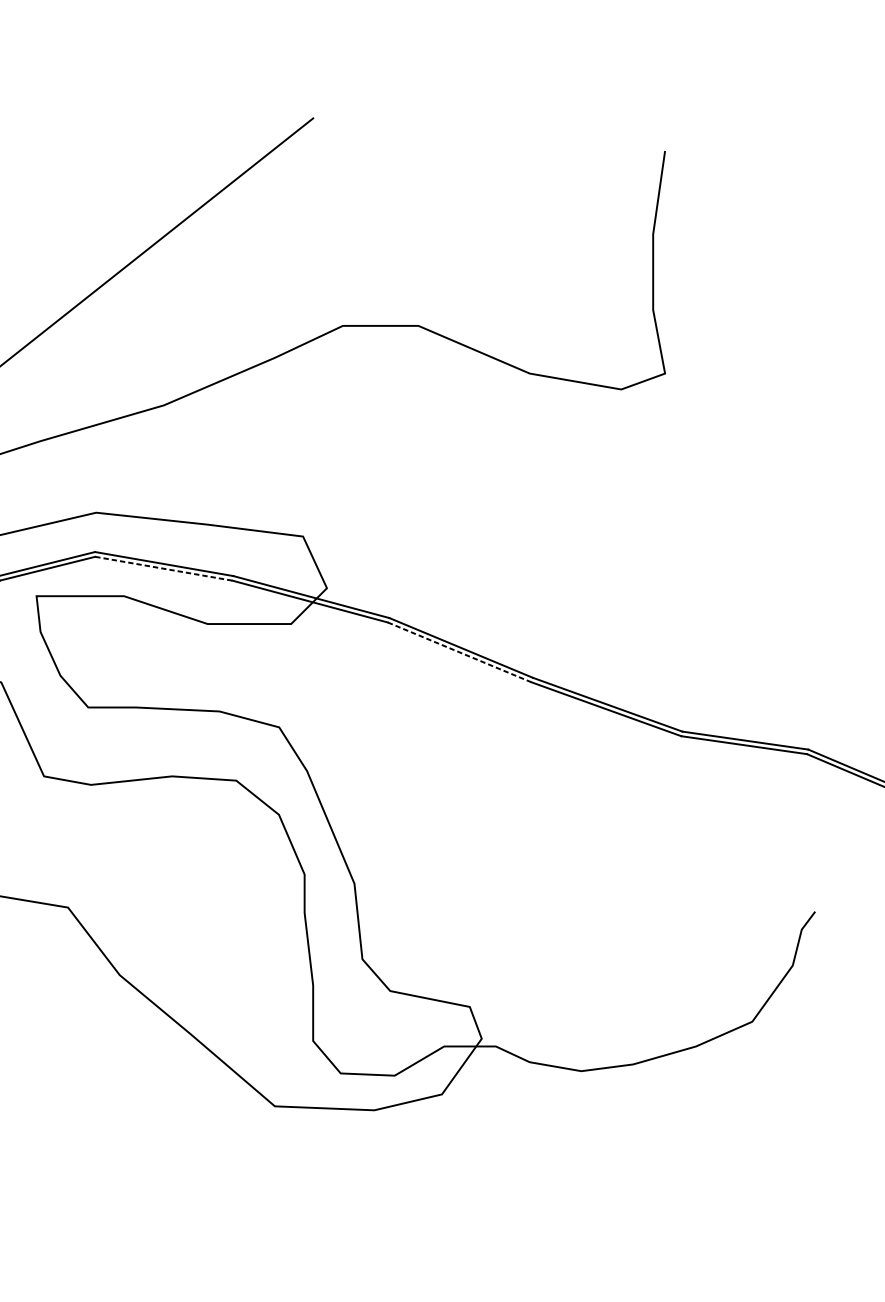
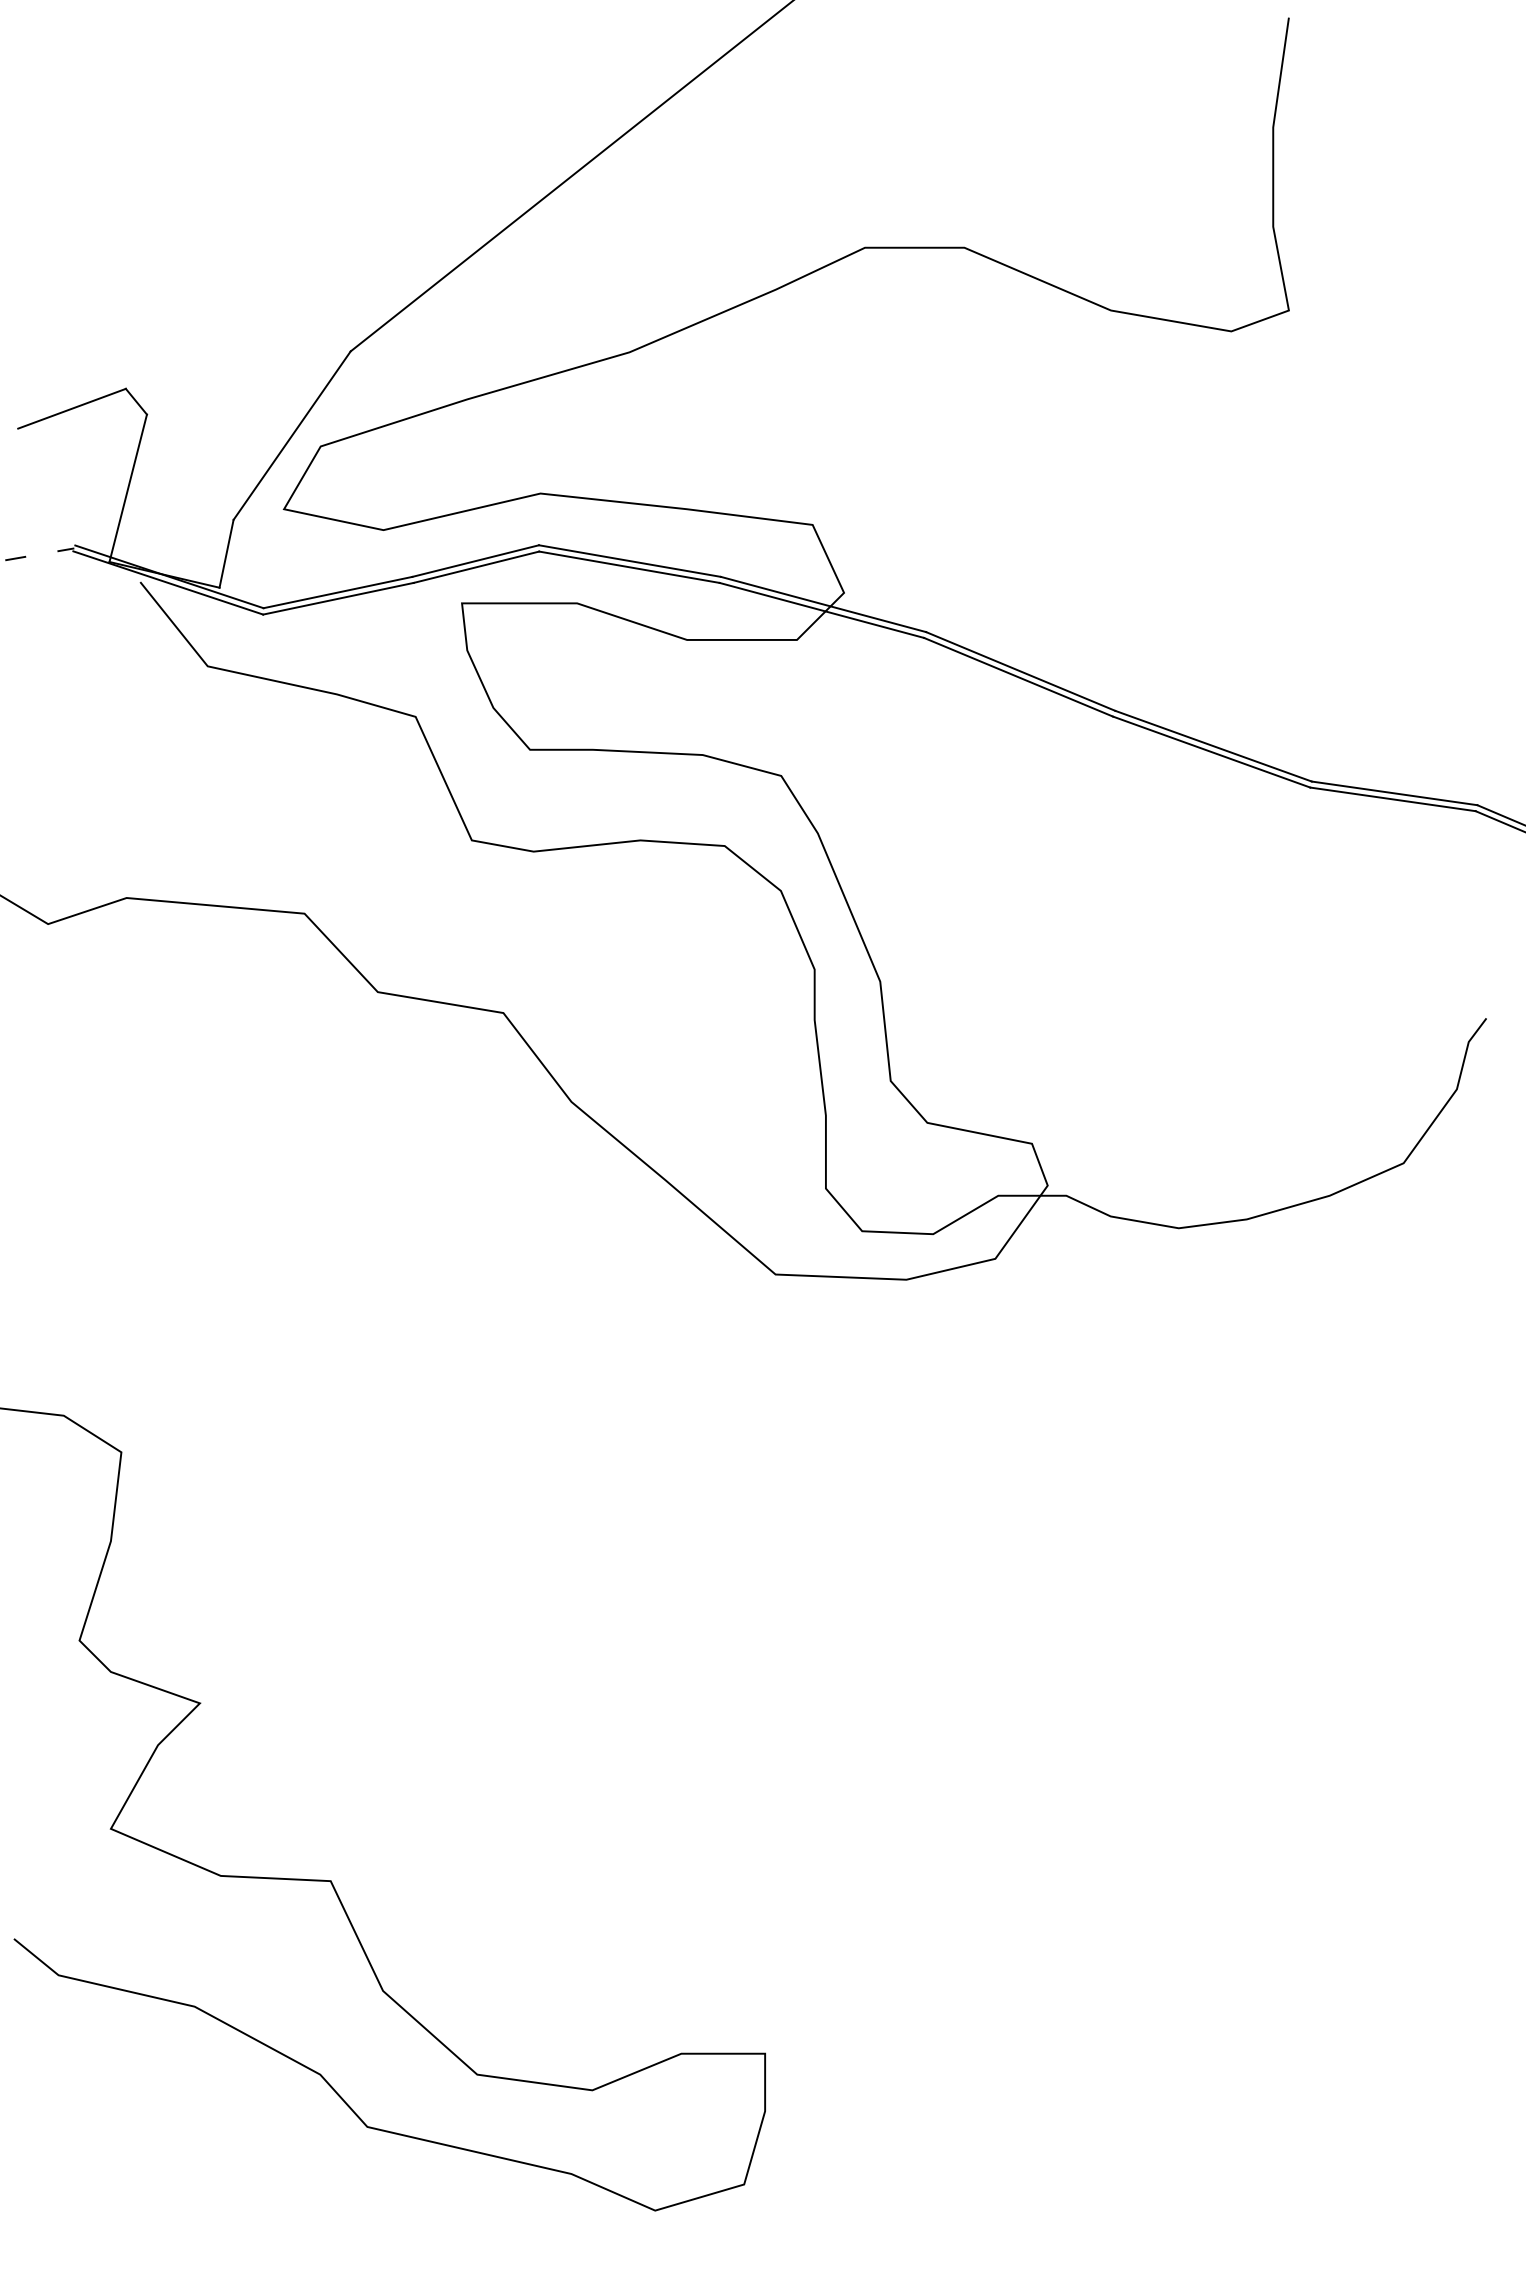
line: (163, 568) -> (629, 567), dashed -> solid
line: (460, 652) -> (1019, 677), dashed -> solid

